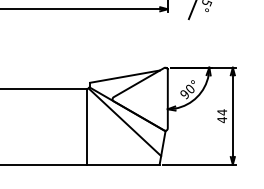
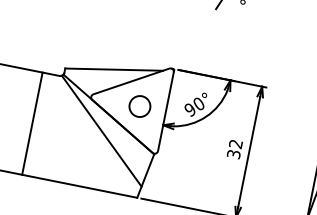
circle: (148, 98) -> (140, 105), added
text: (222, 116) -> (235, 149), 44 -> 32
line: (87, 126) -> (32, 123), moved

